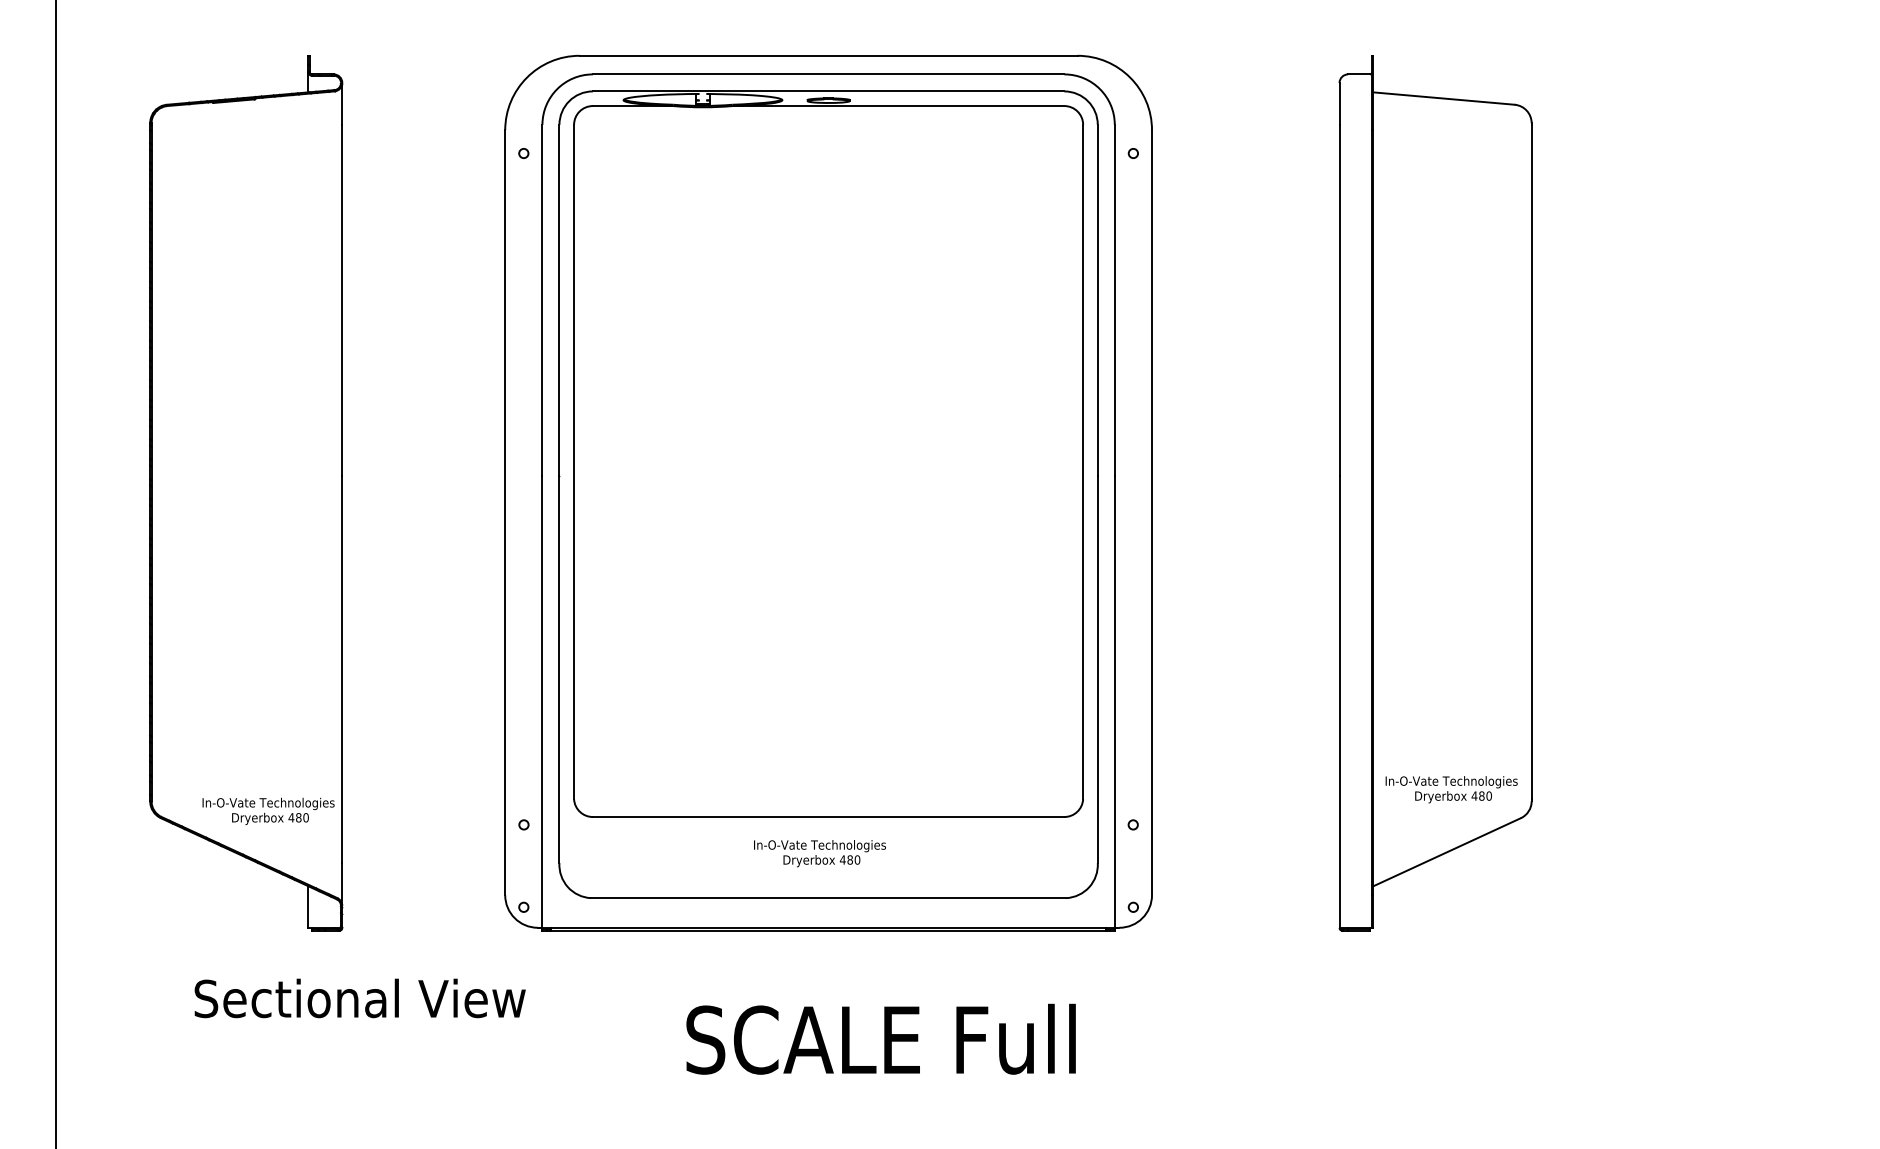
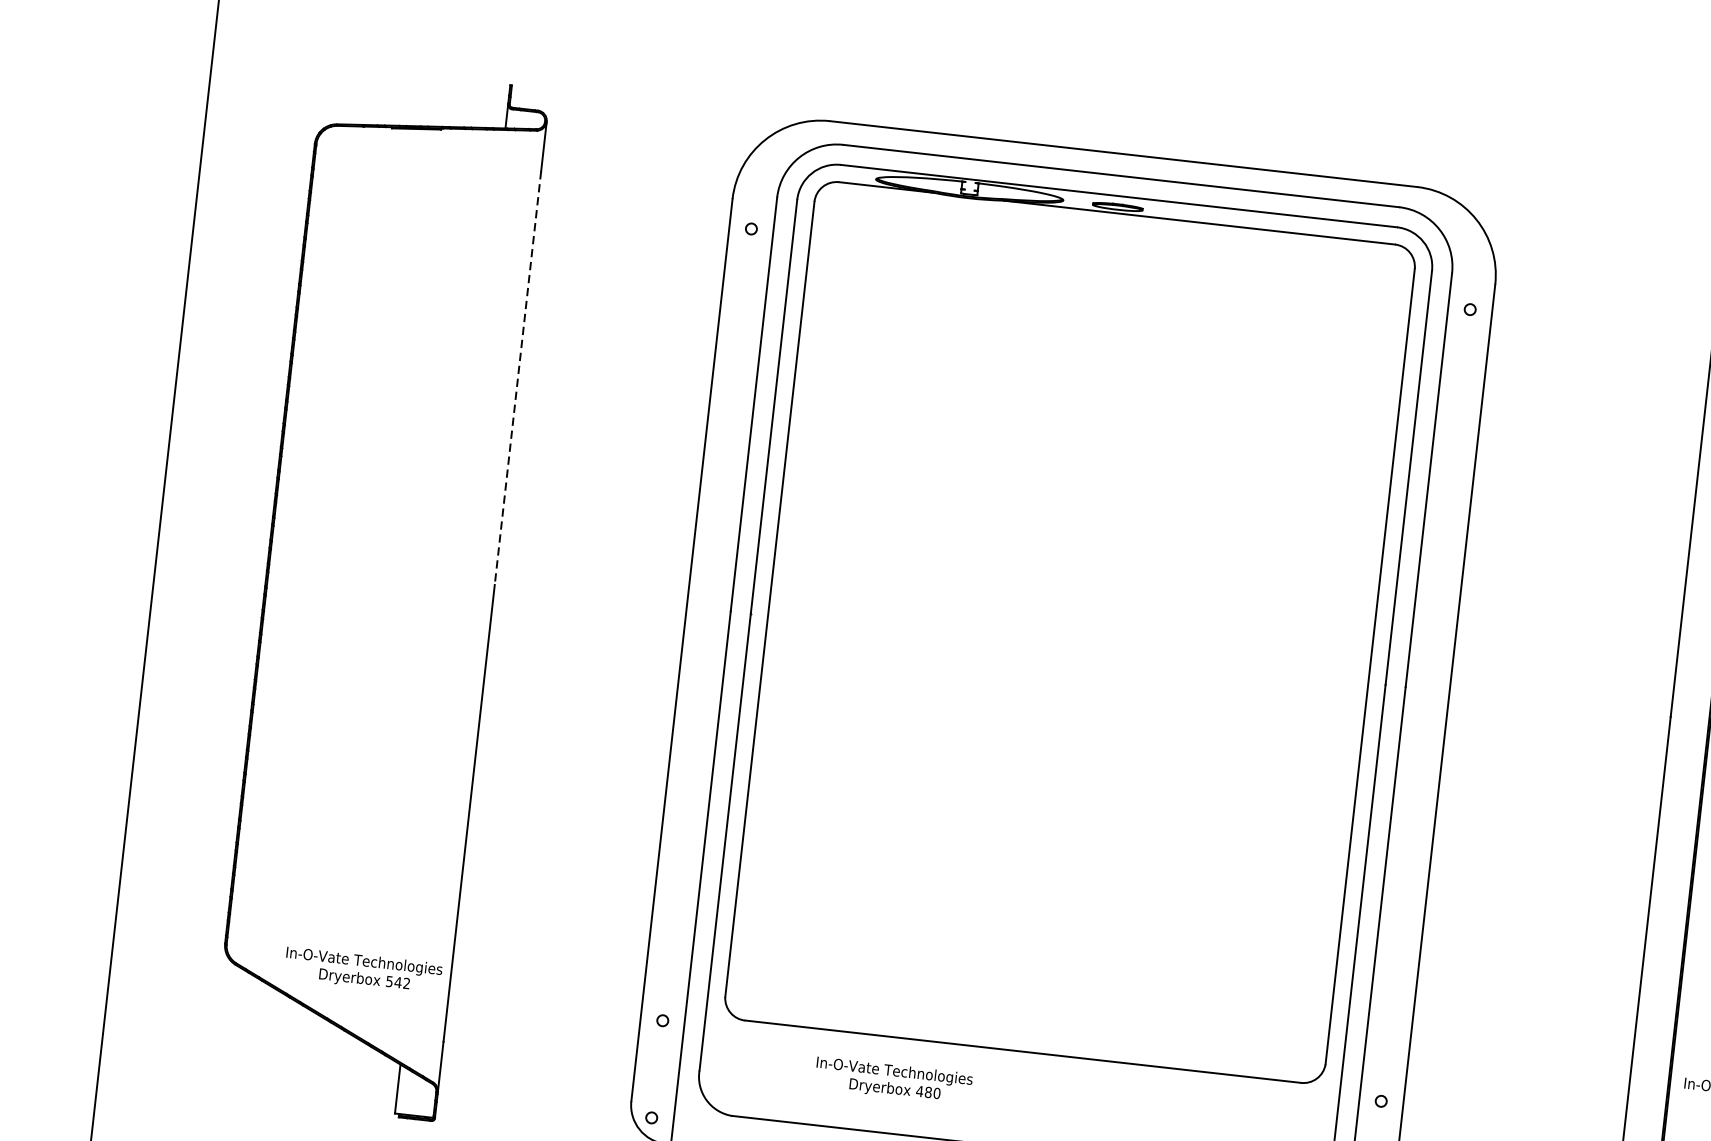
line: (342, 300) -> (518, 378), solid -> dashed
text: (298, 817) -> (397, 982), 480 -> 542
text: (819, 853) -> (893, 1080), moved

